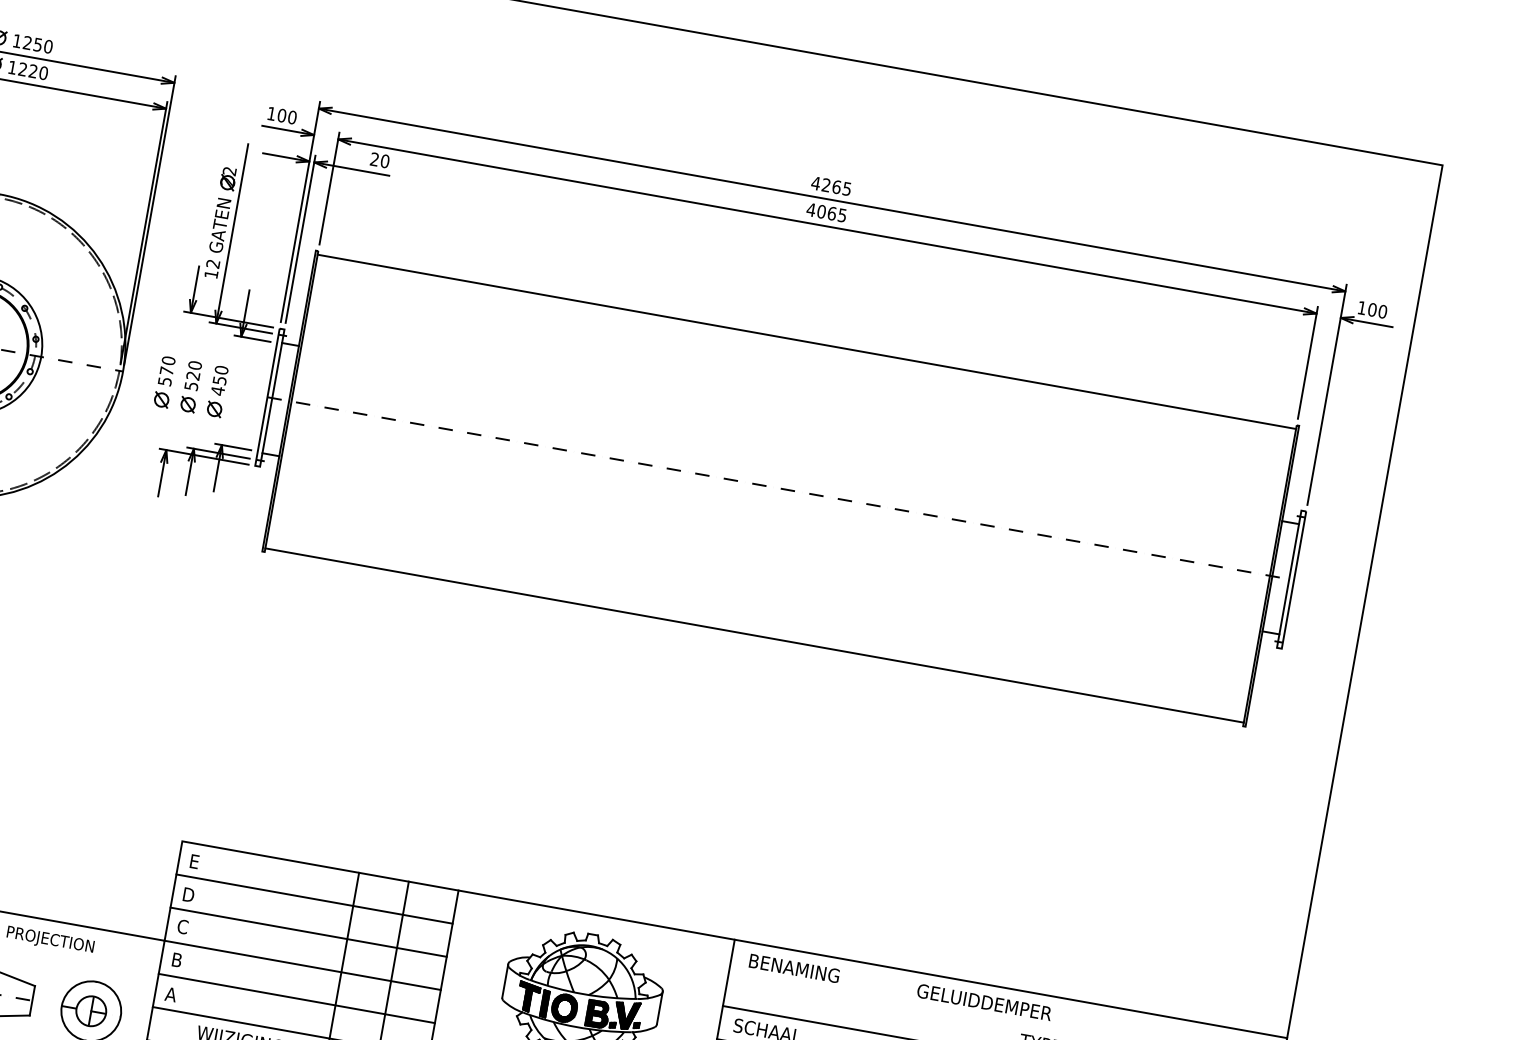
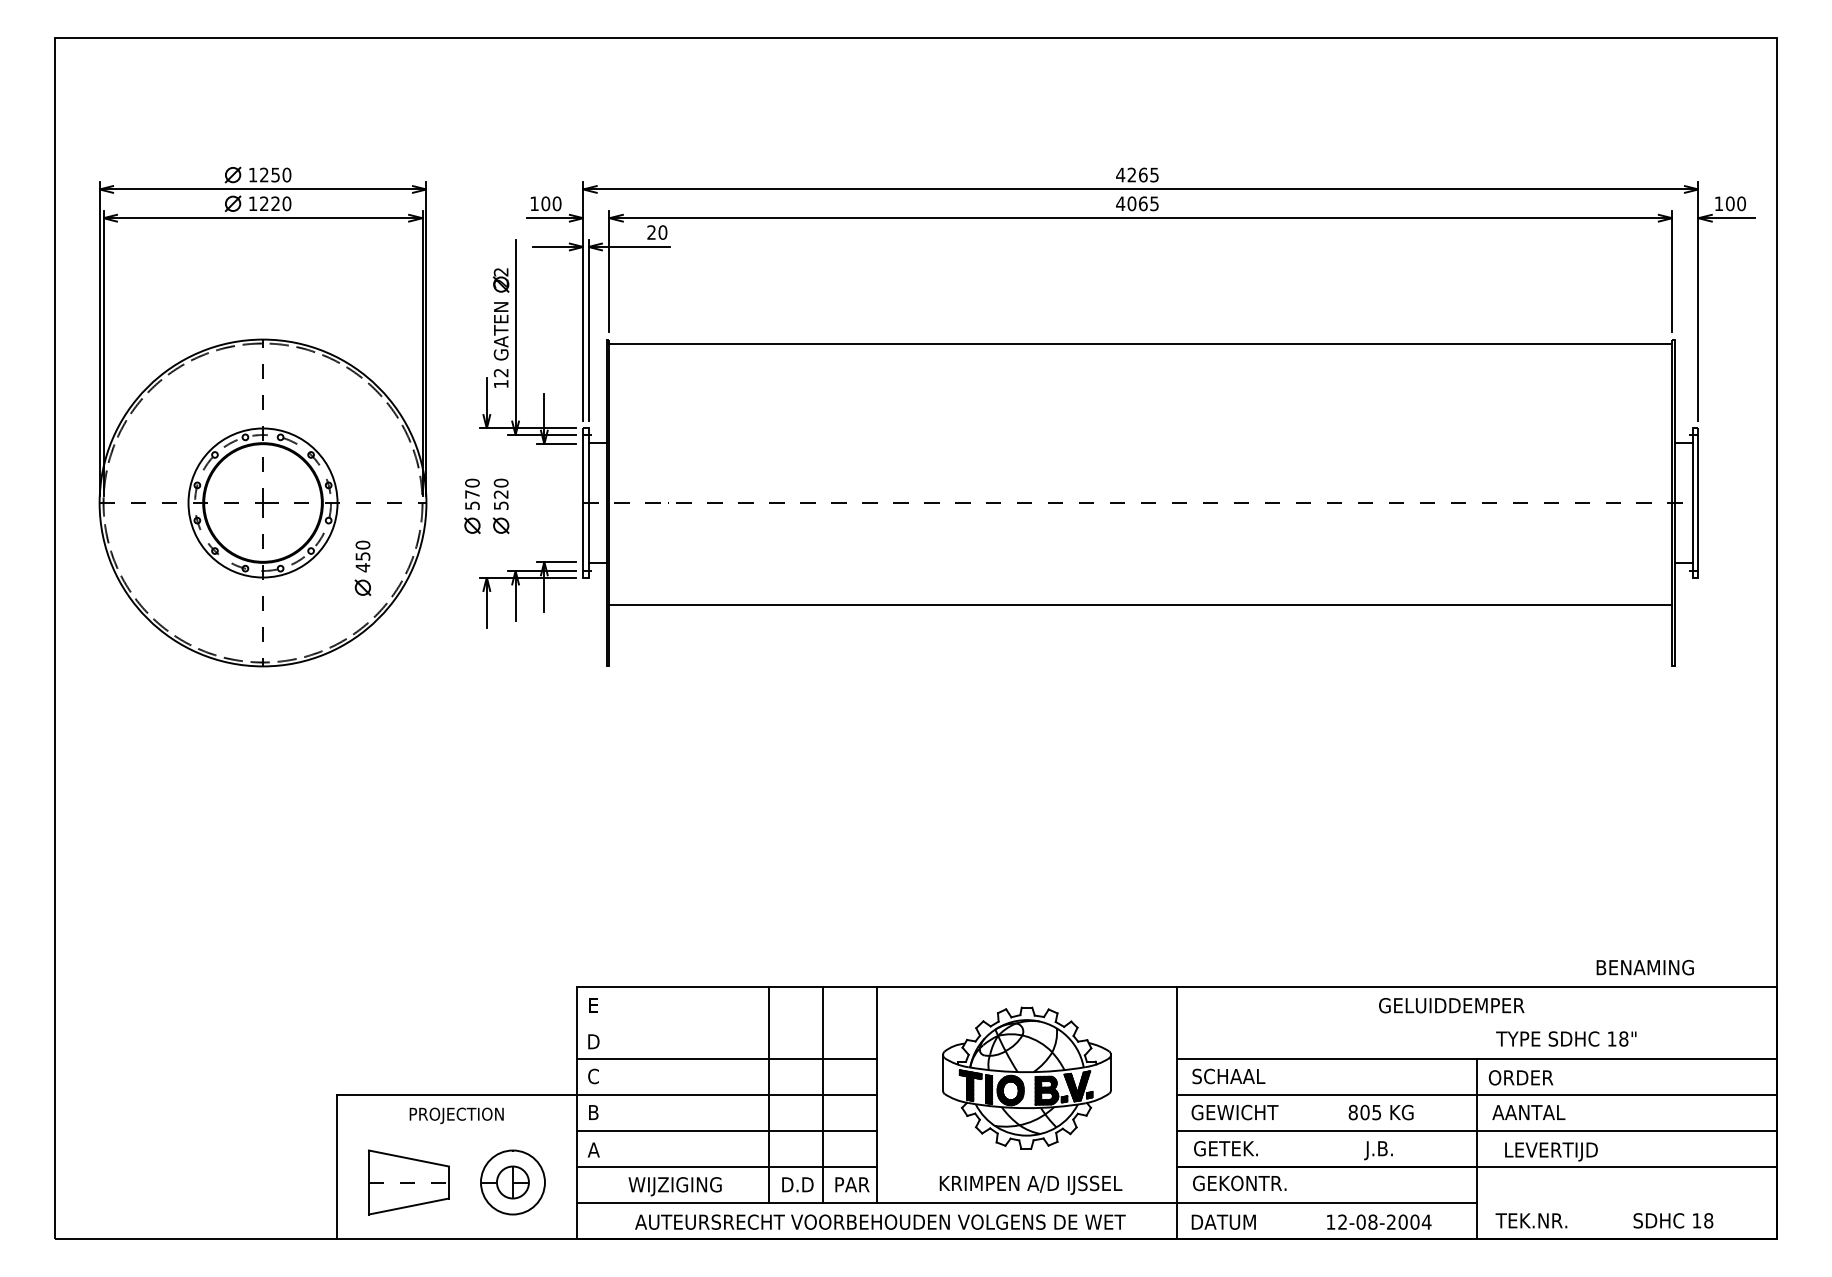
part: (217, 390) -> (362, 567), moved
line: (754, 635) -> (1140, 605), moved
line: (314, 898) -> (726, 1022), removed
text: (793, 968) -> (1644, 967), moved

